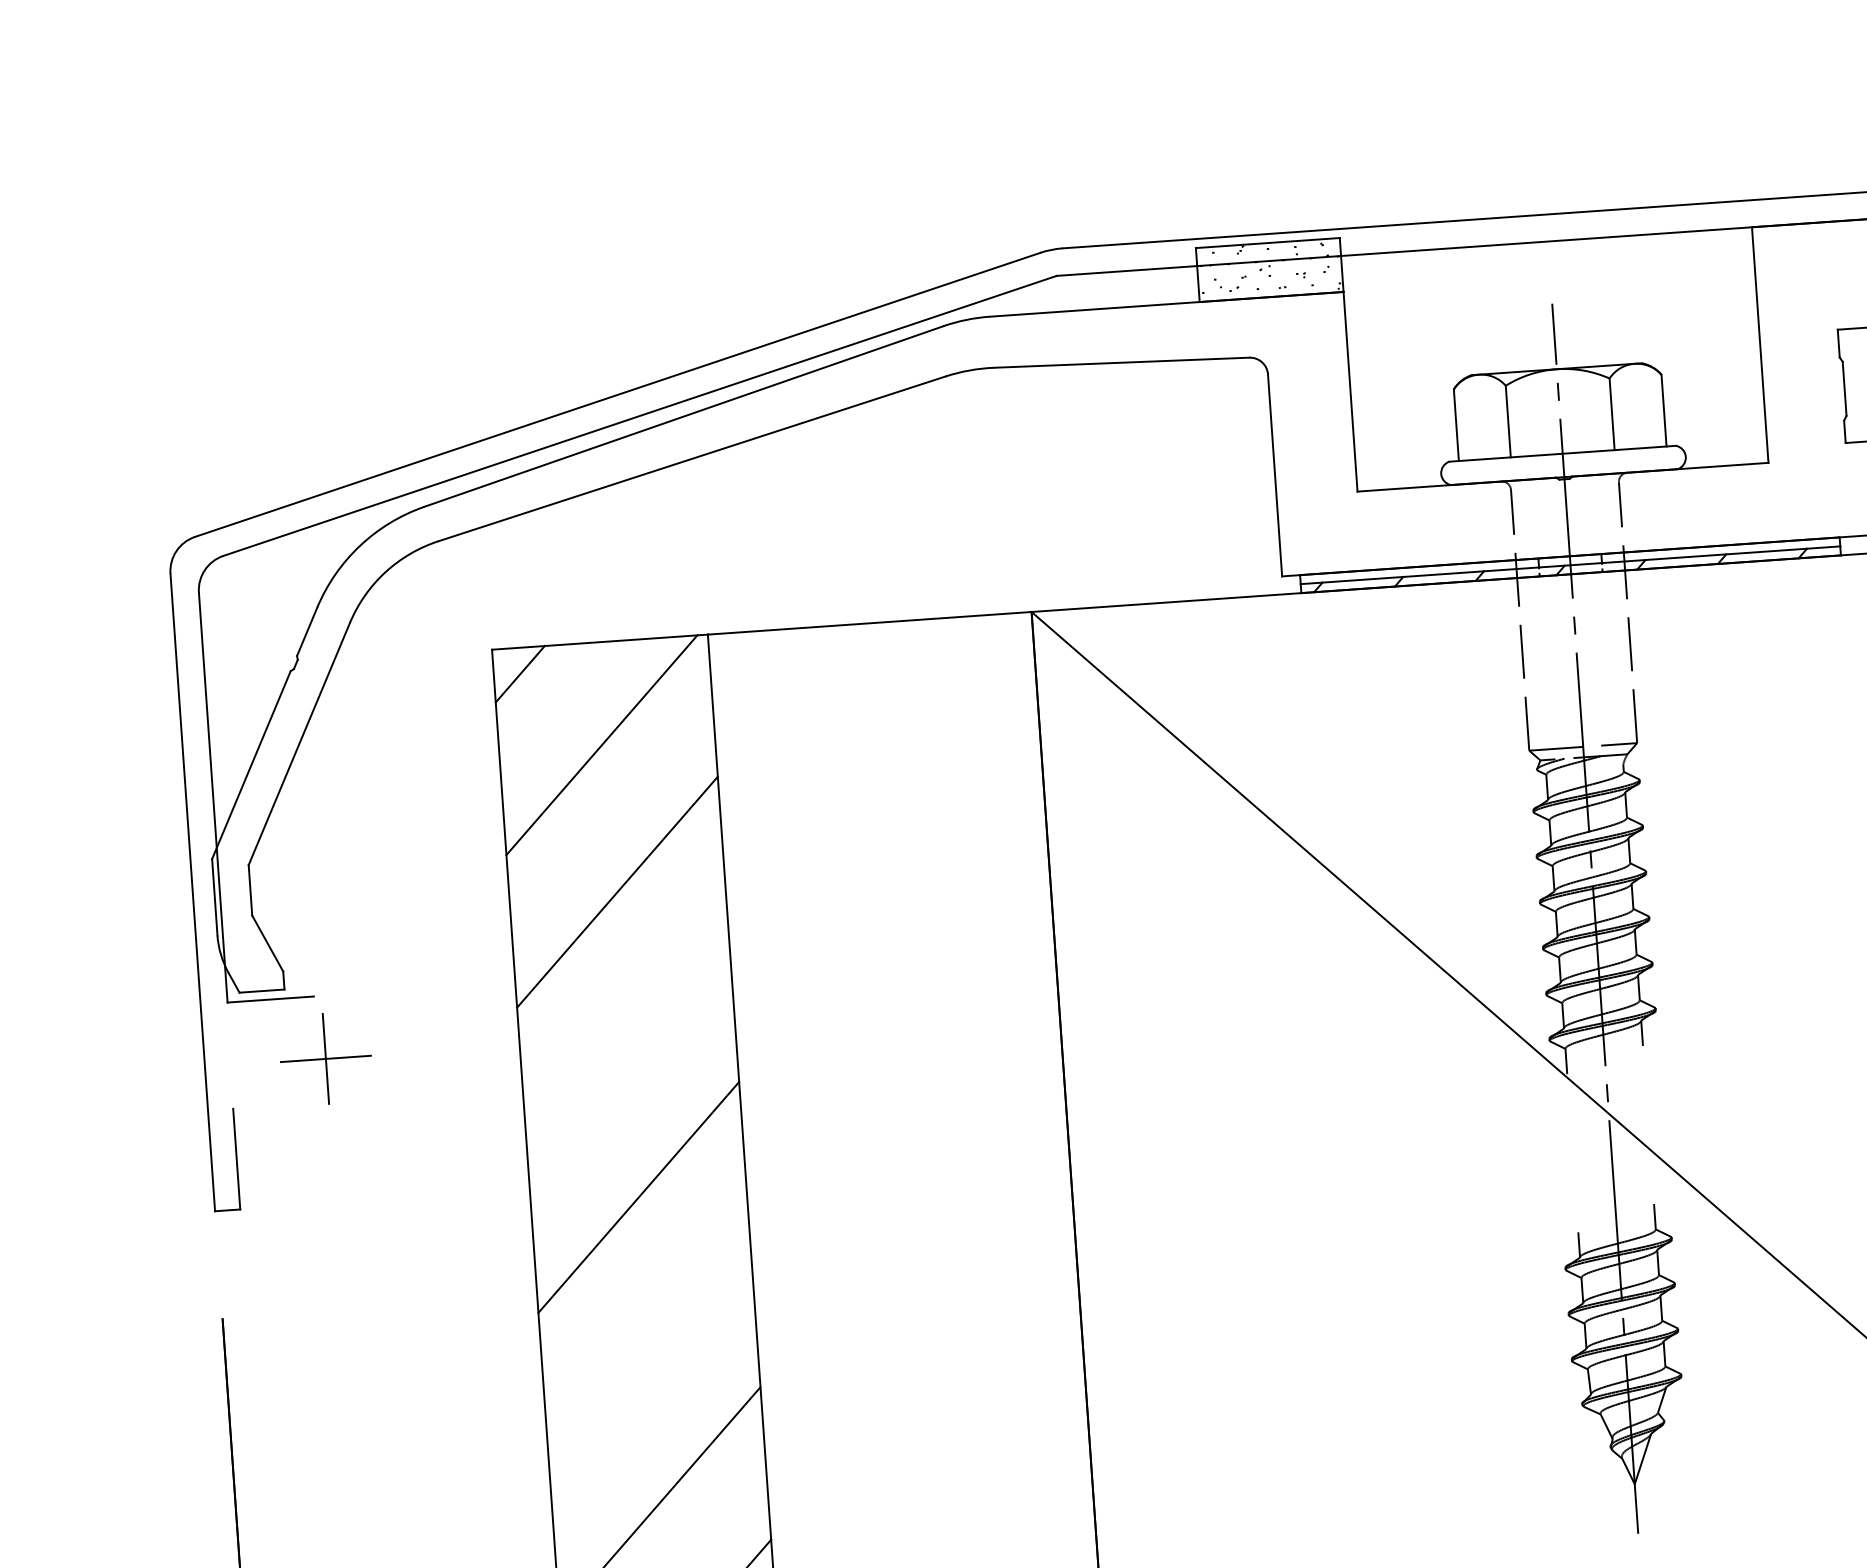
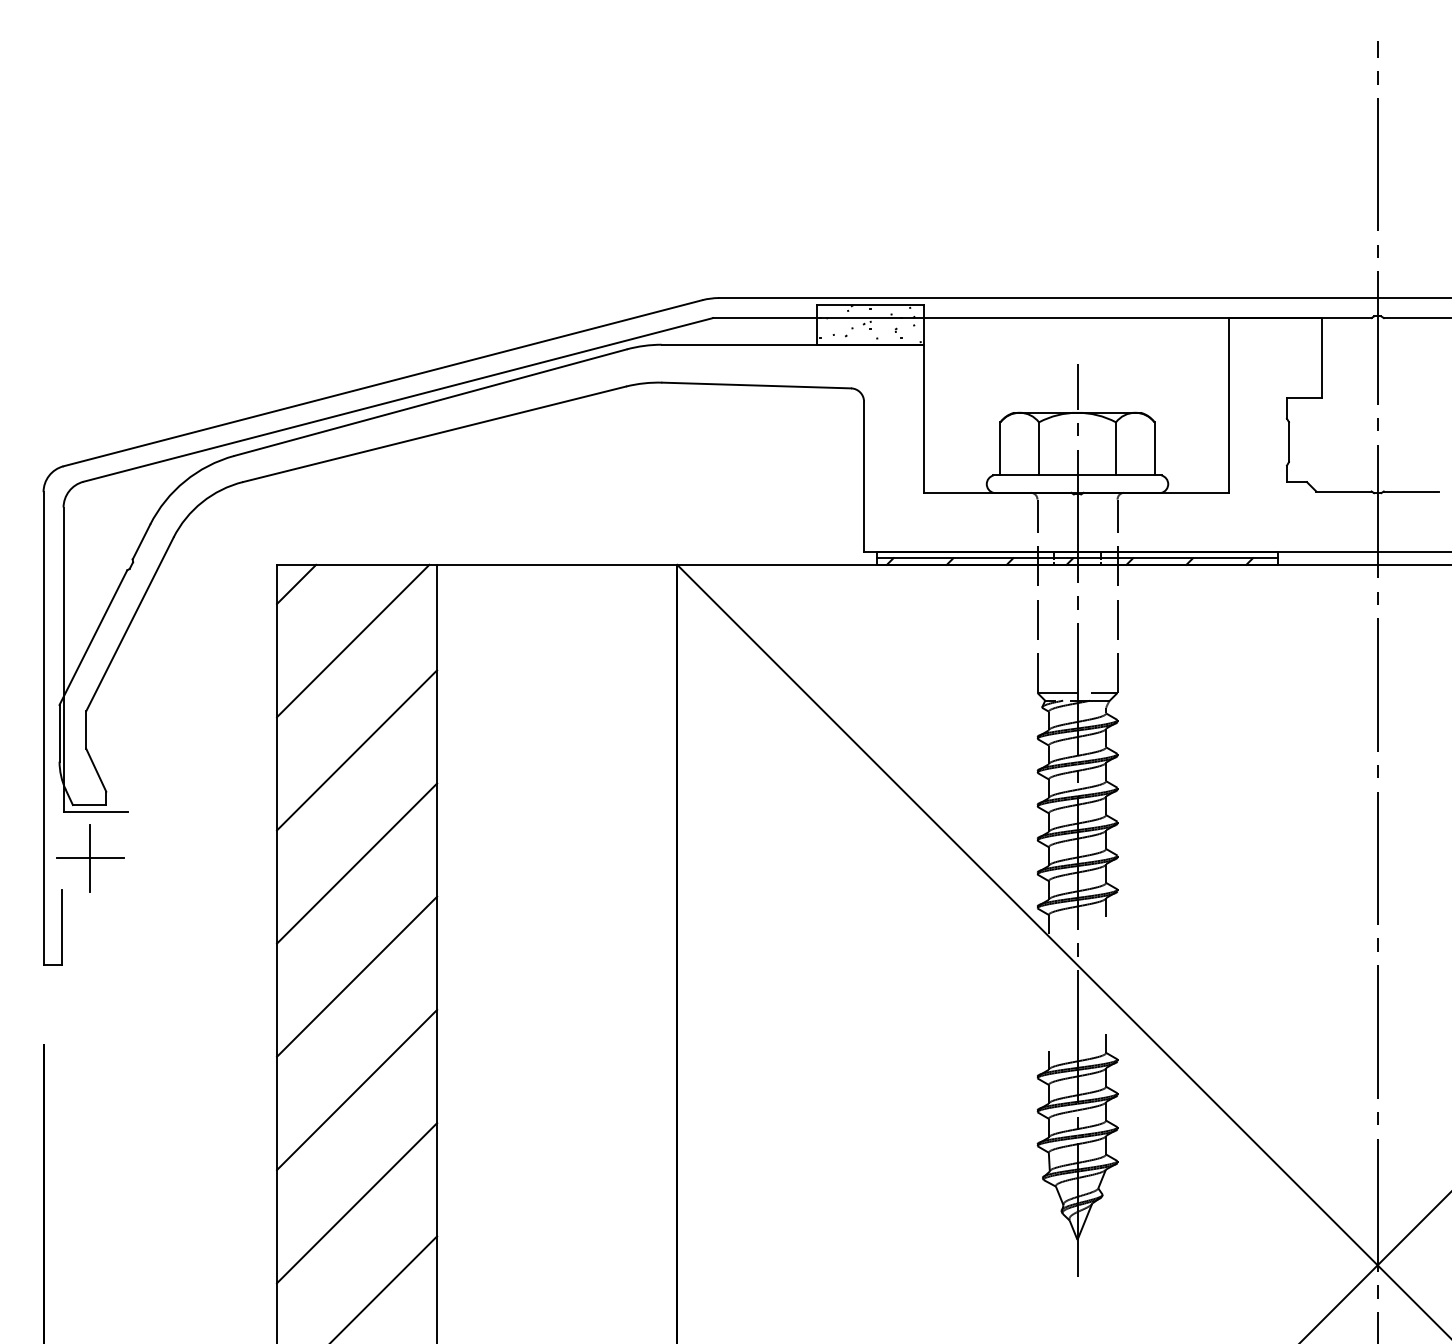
line: (628, 1044) -> (357, 863), added
part: (326, 1059) -> (90, 858), moved
line: (649, 1349) -> (357, 1089), added

